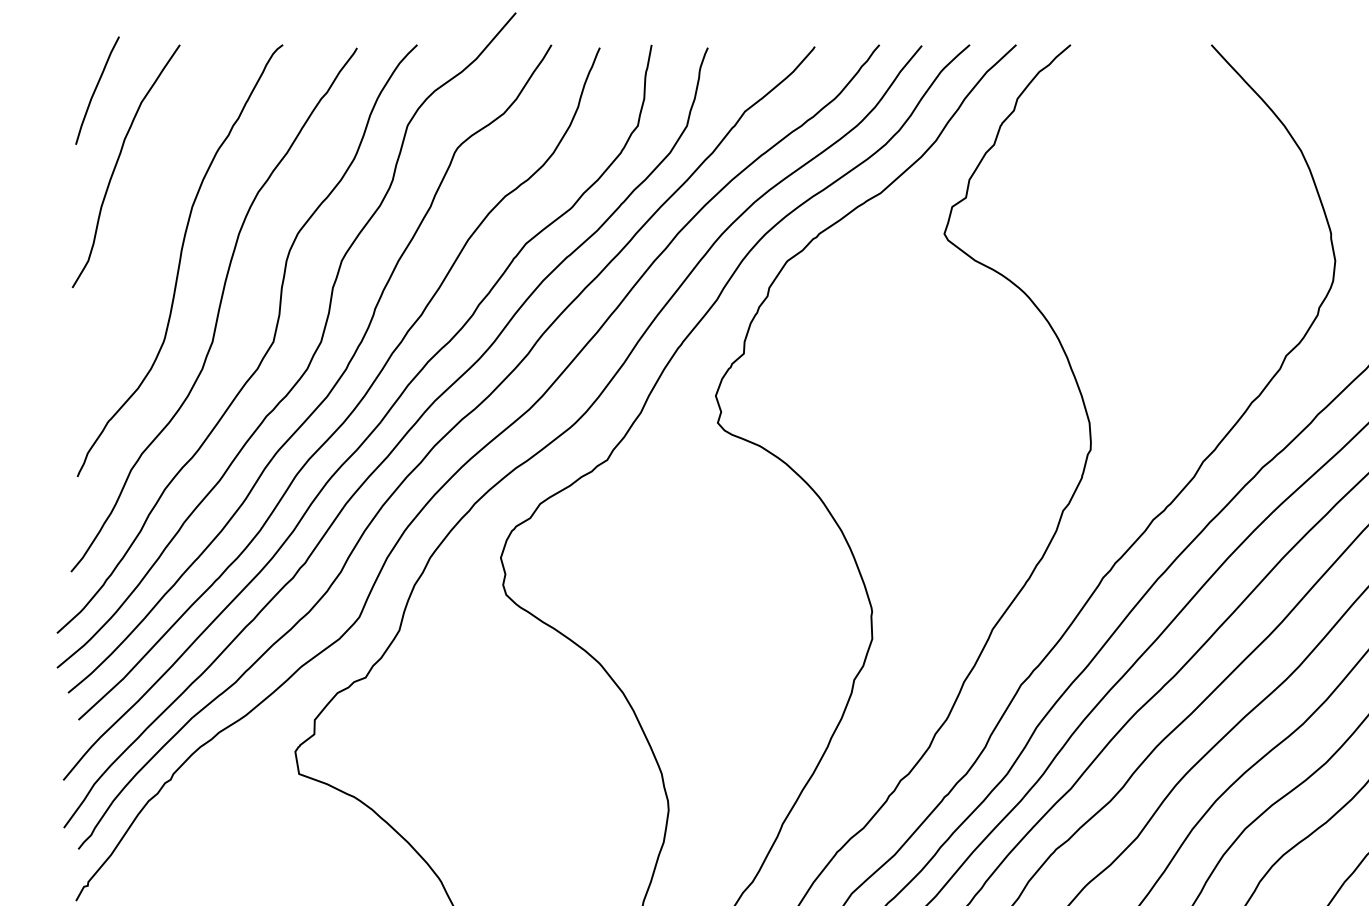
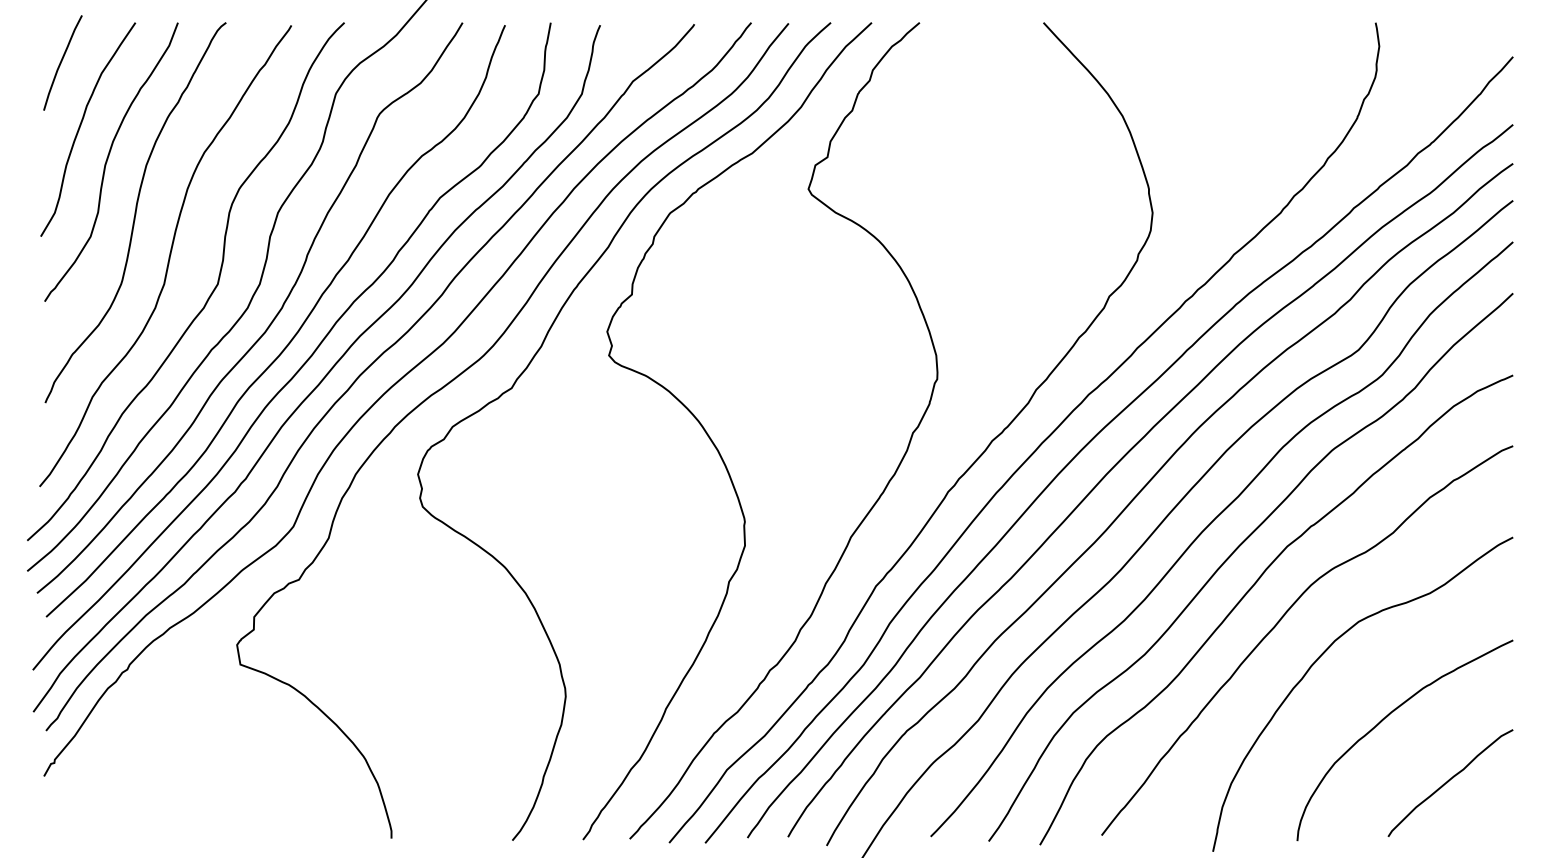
curve: (149, 200) -> (108, 159), added

